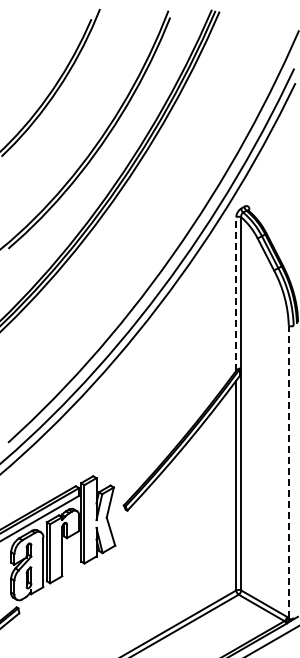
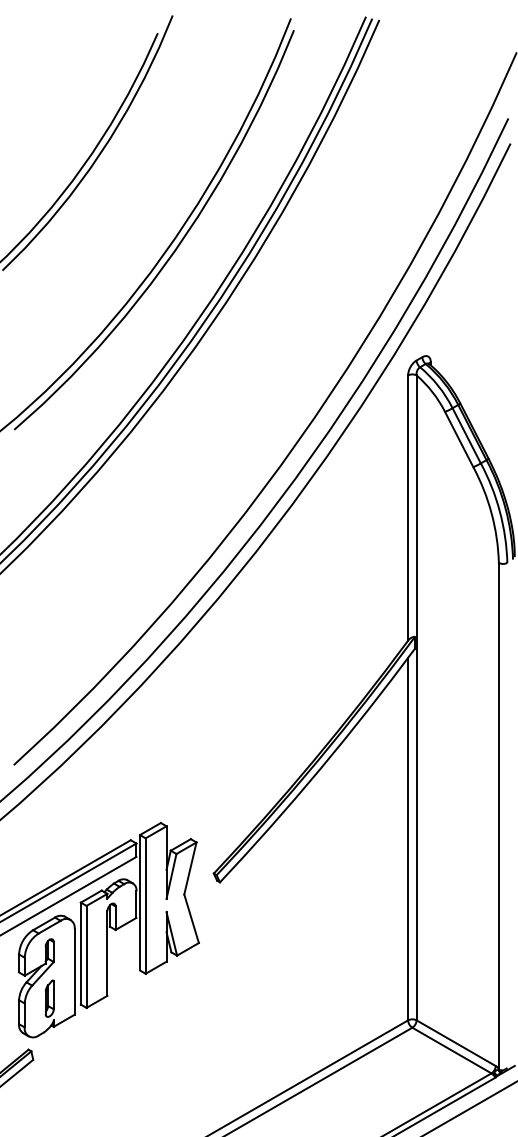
line: (236, 294) -> (408, 508), dashed -> solid
line: (288, 471) -> (498, 814), dashed -> solid

